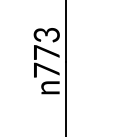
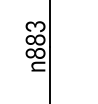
text: (46, 61) -> (35, 46), 773 -> 883

